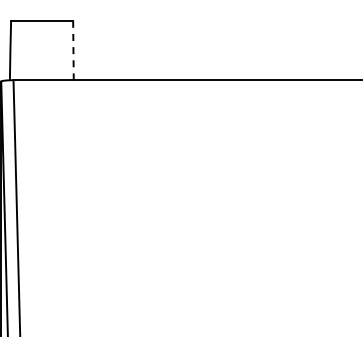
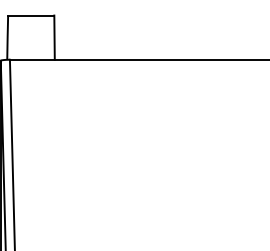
line: (73, 50) -> (54, 37), dashed -> solid

